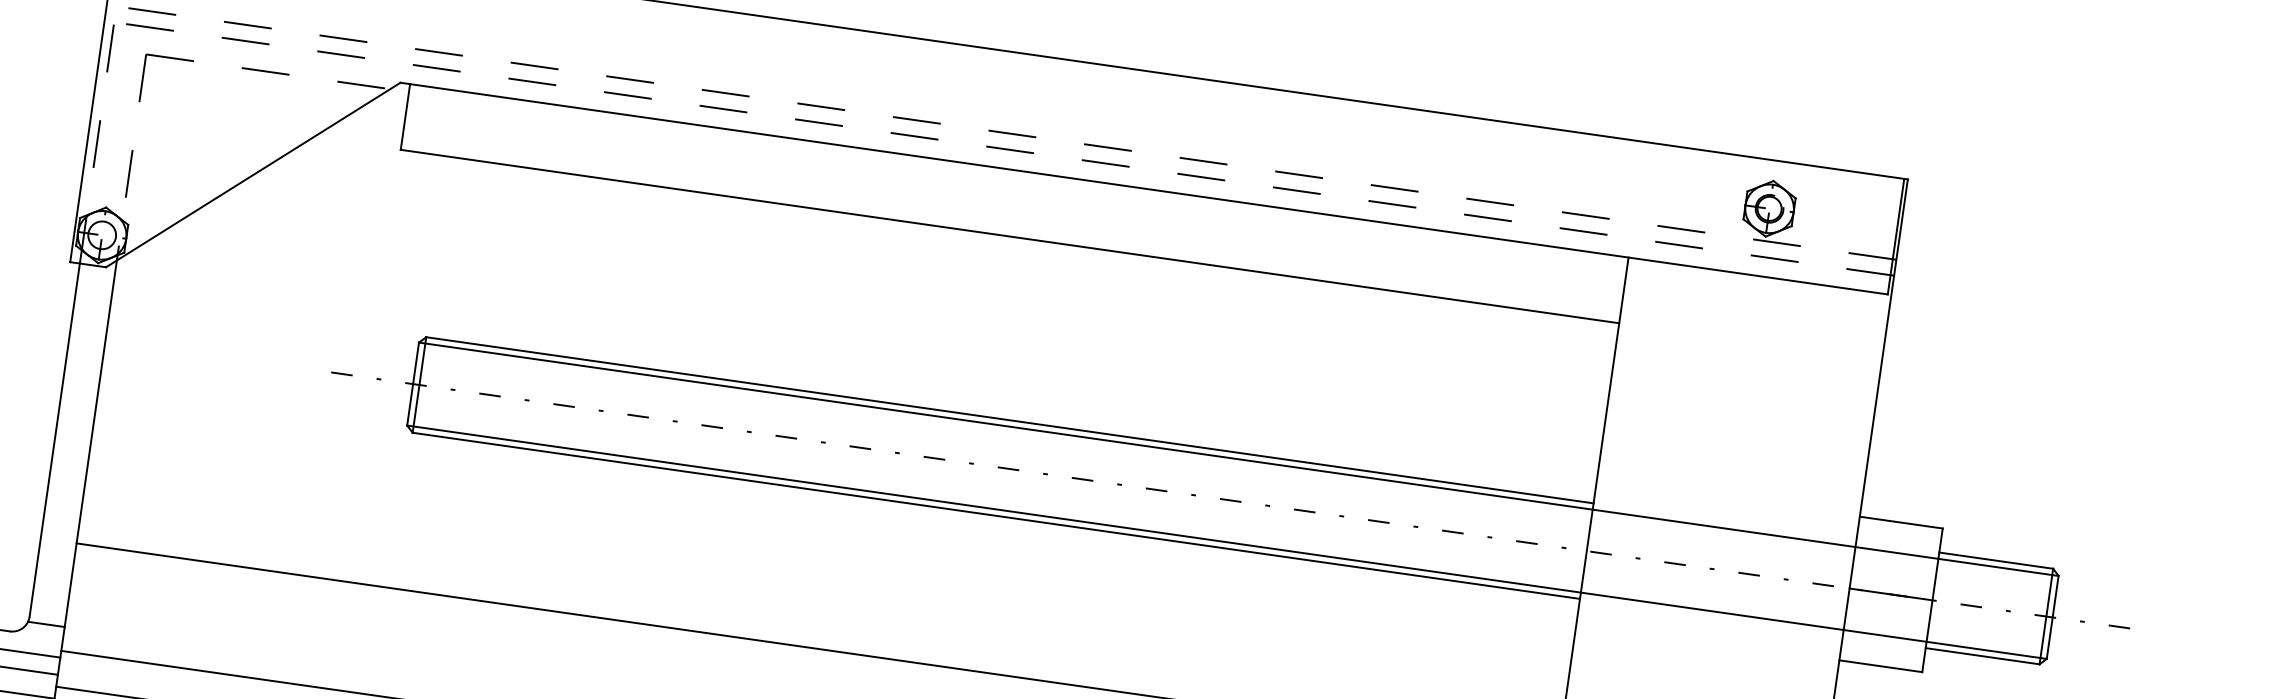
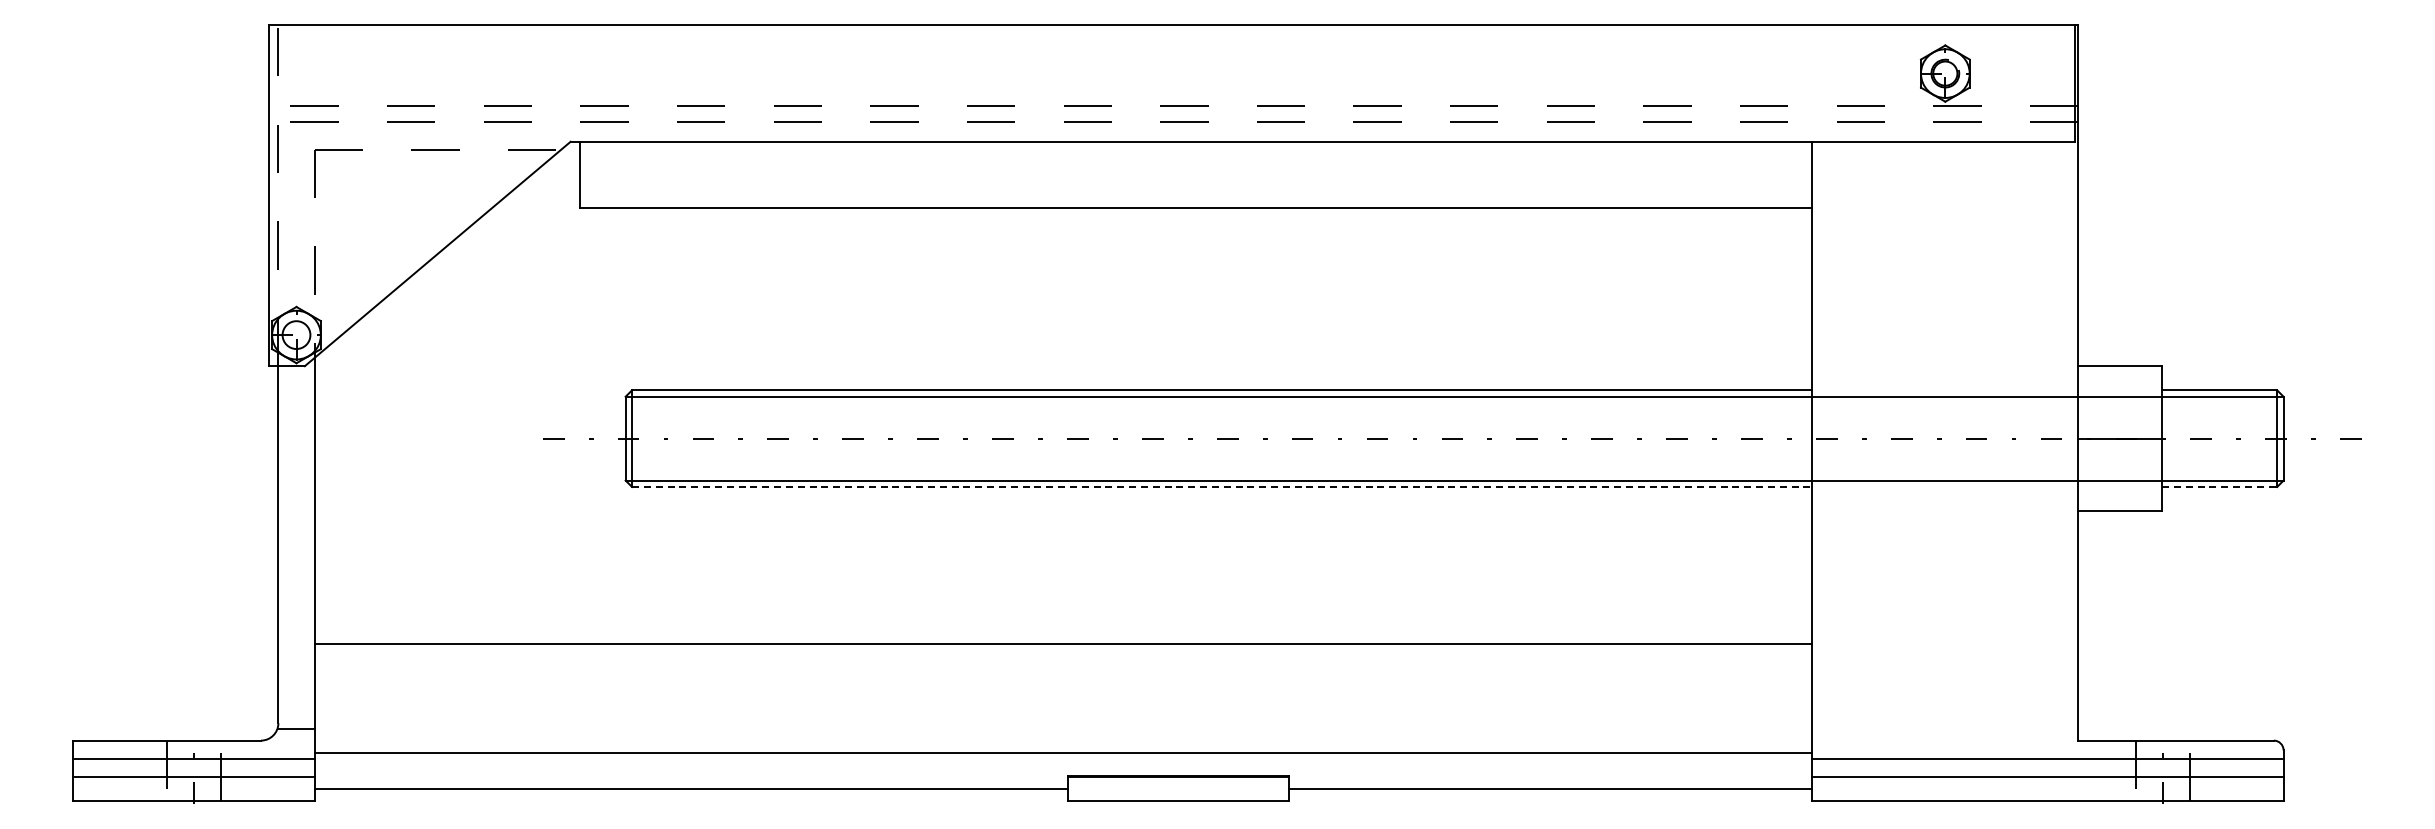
line: (996, 515) -> (1222, 486), solid -> dashed
line: (1982, 655) -> (2219, 486), solid -> dashed

